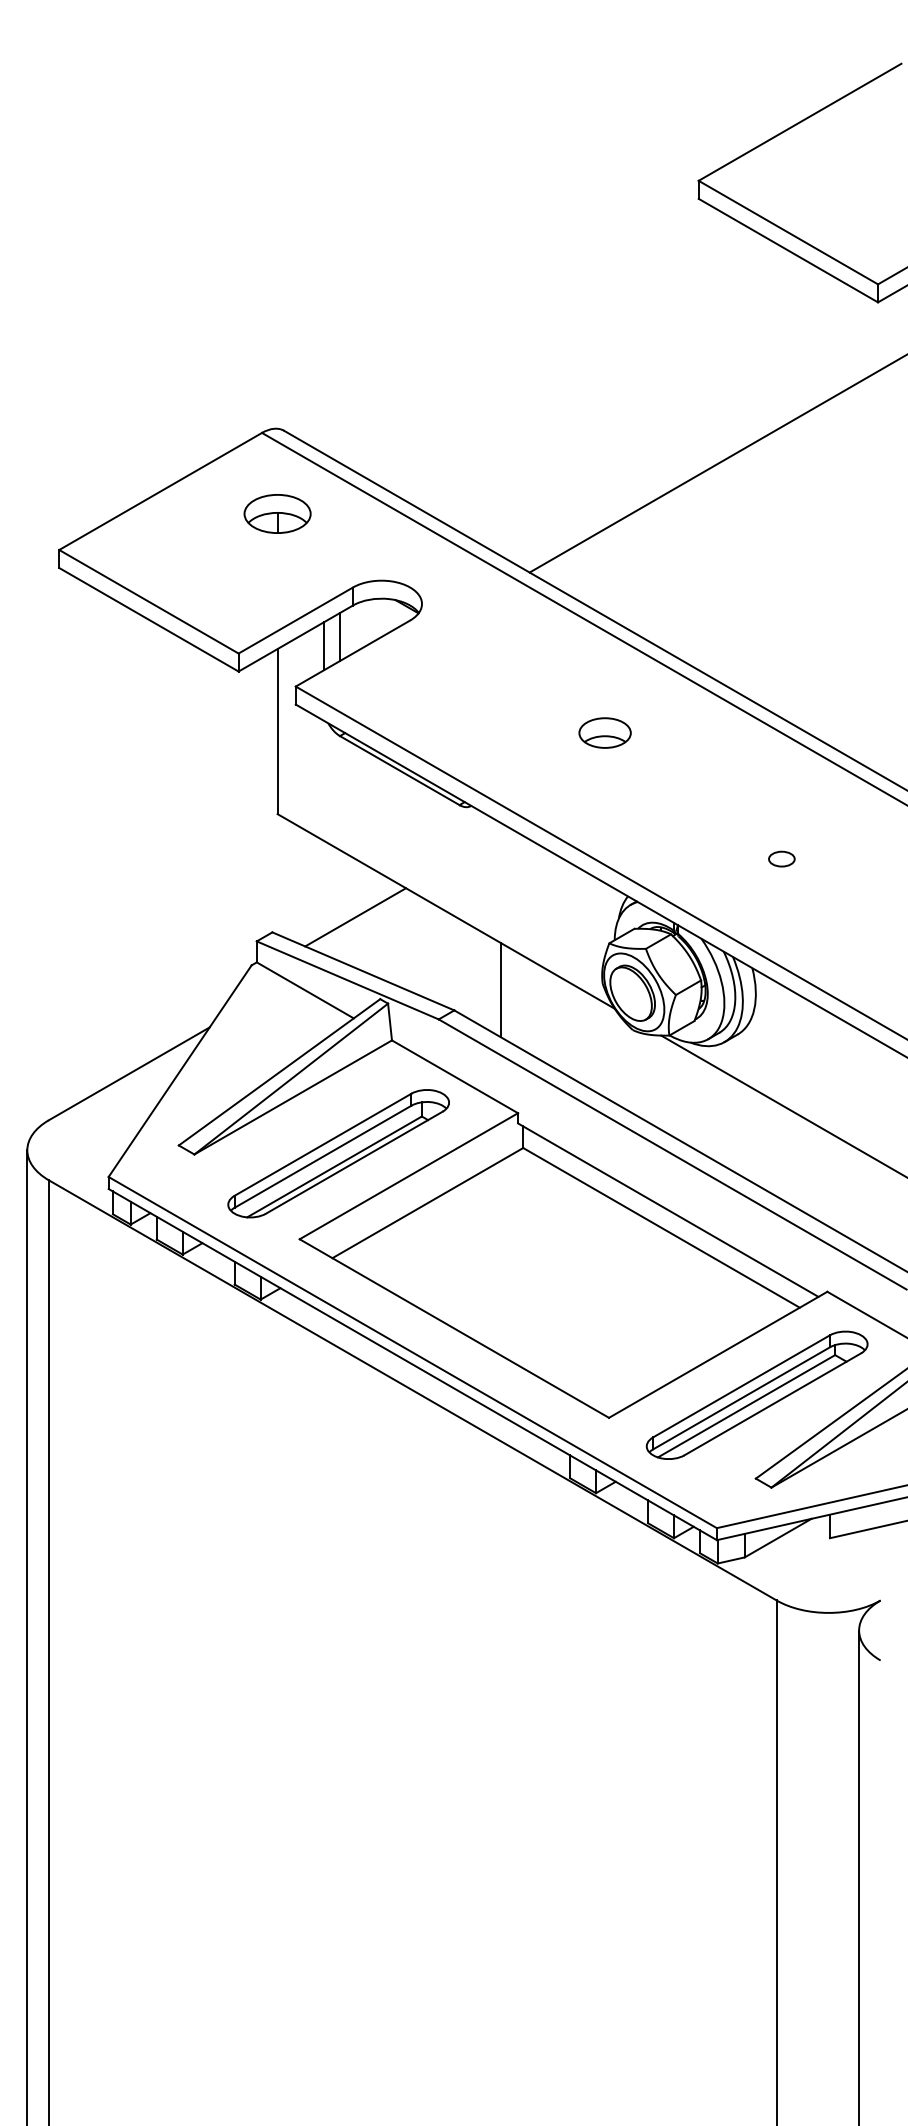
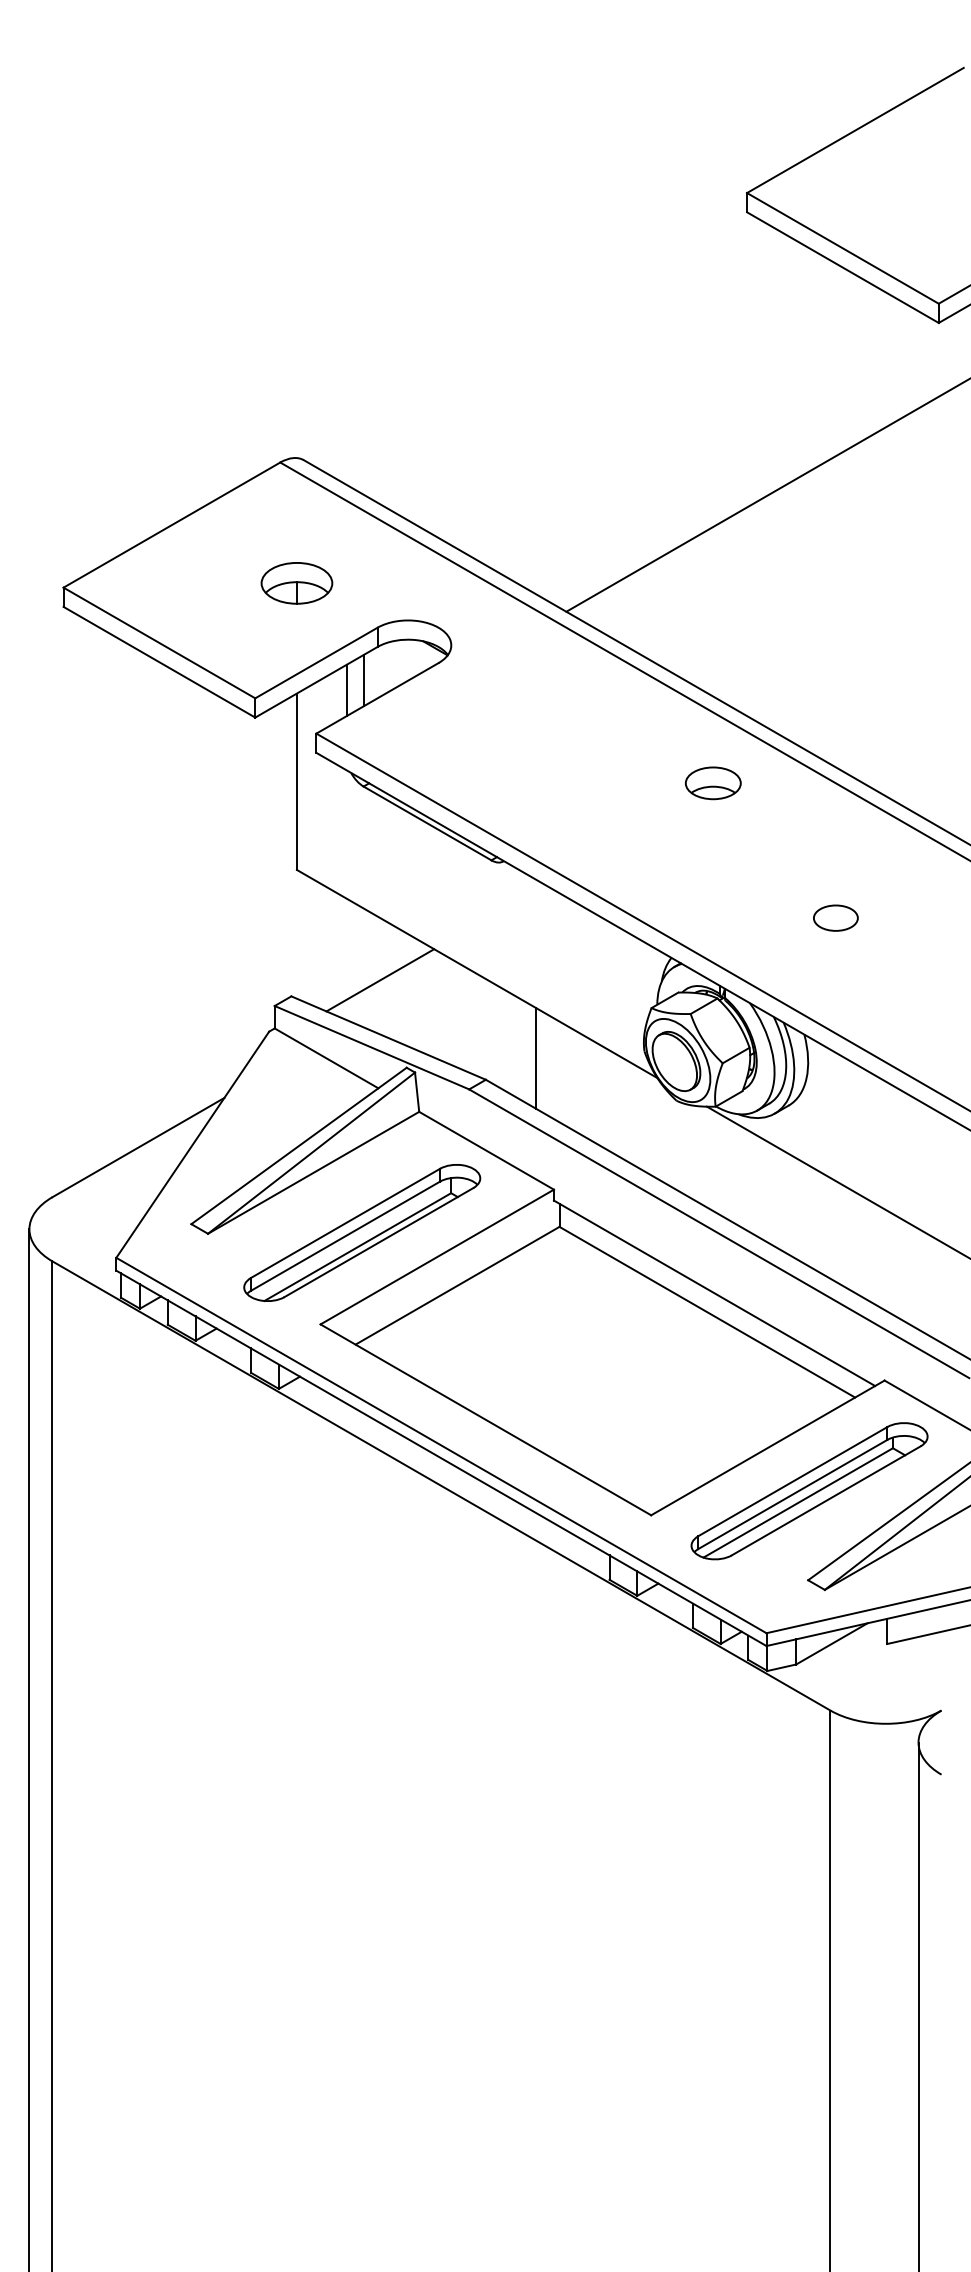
part: (277, 513) -> (296, 582), moved
part: (604, 732) -> (712, 782), moved
part: (781, 858) -> (835, 917), size x1.6

